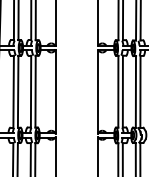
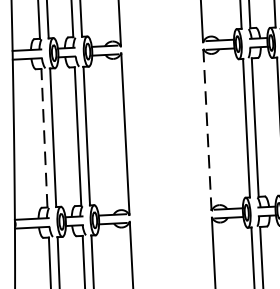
line: (13, 91) -> (44, 137), solid -> dashed
line: (98, 91) -> (208, 129), solid -> dashed

